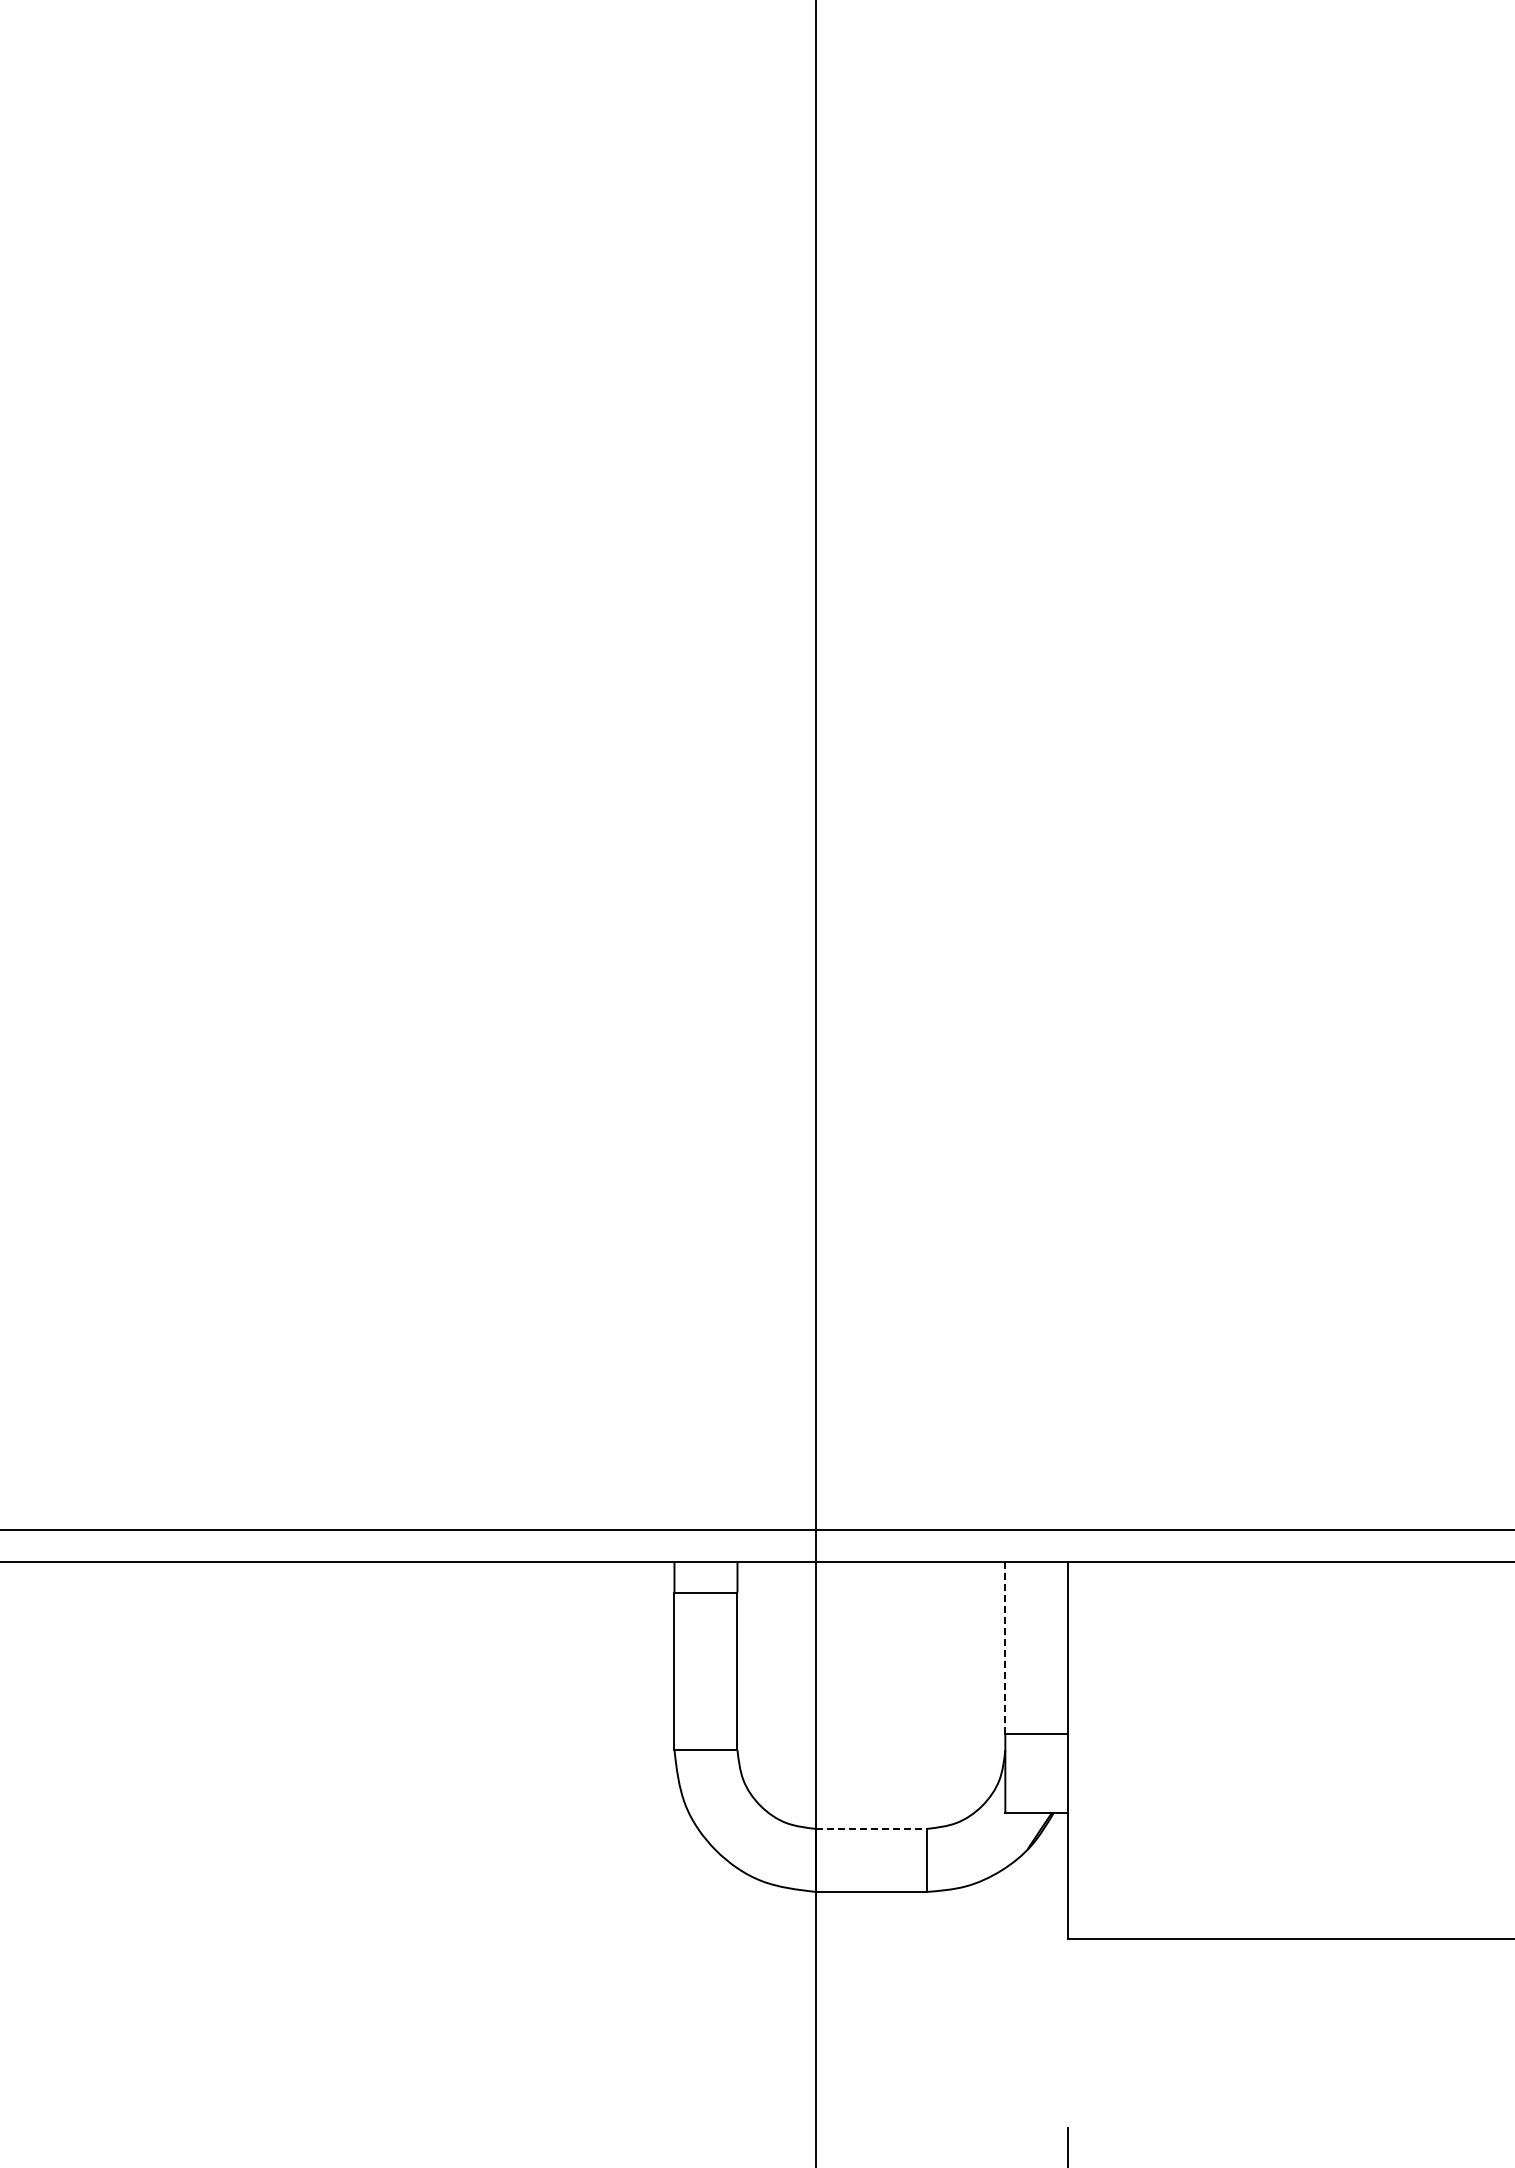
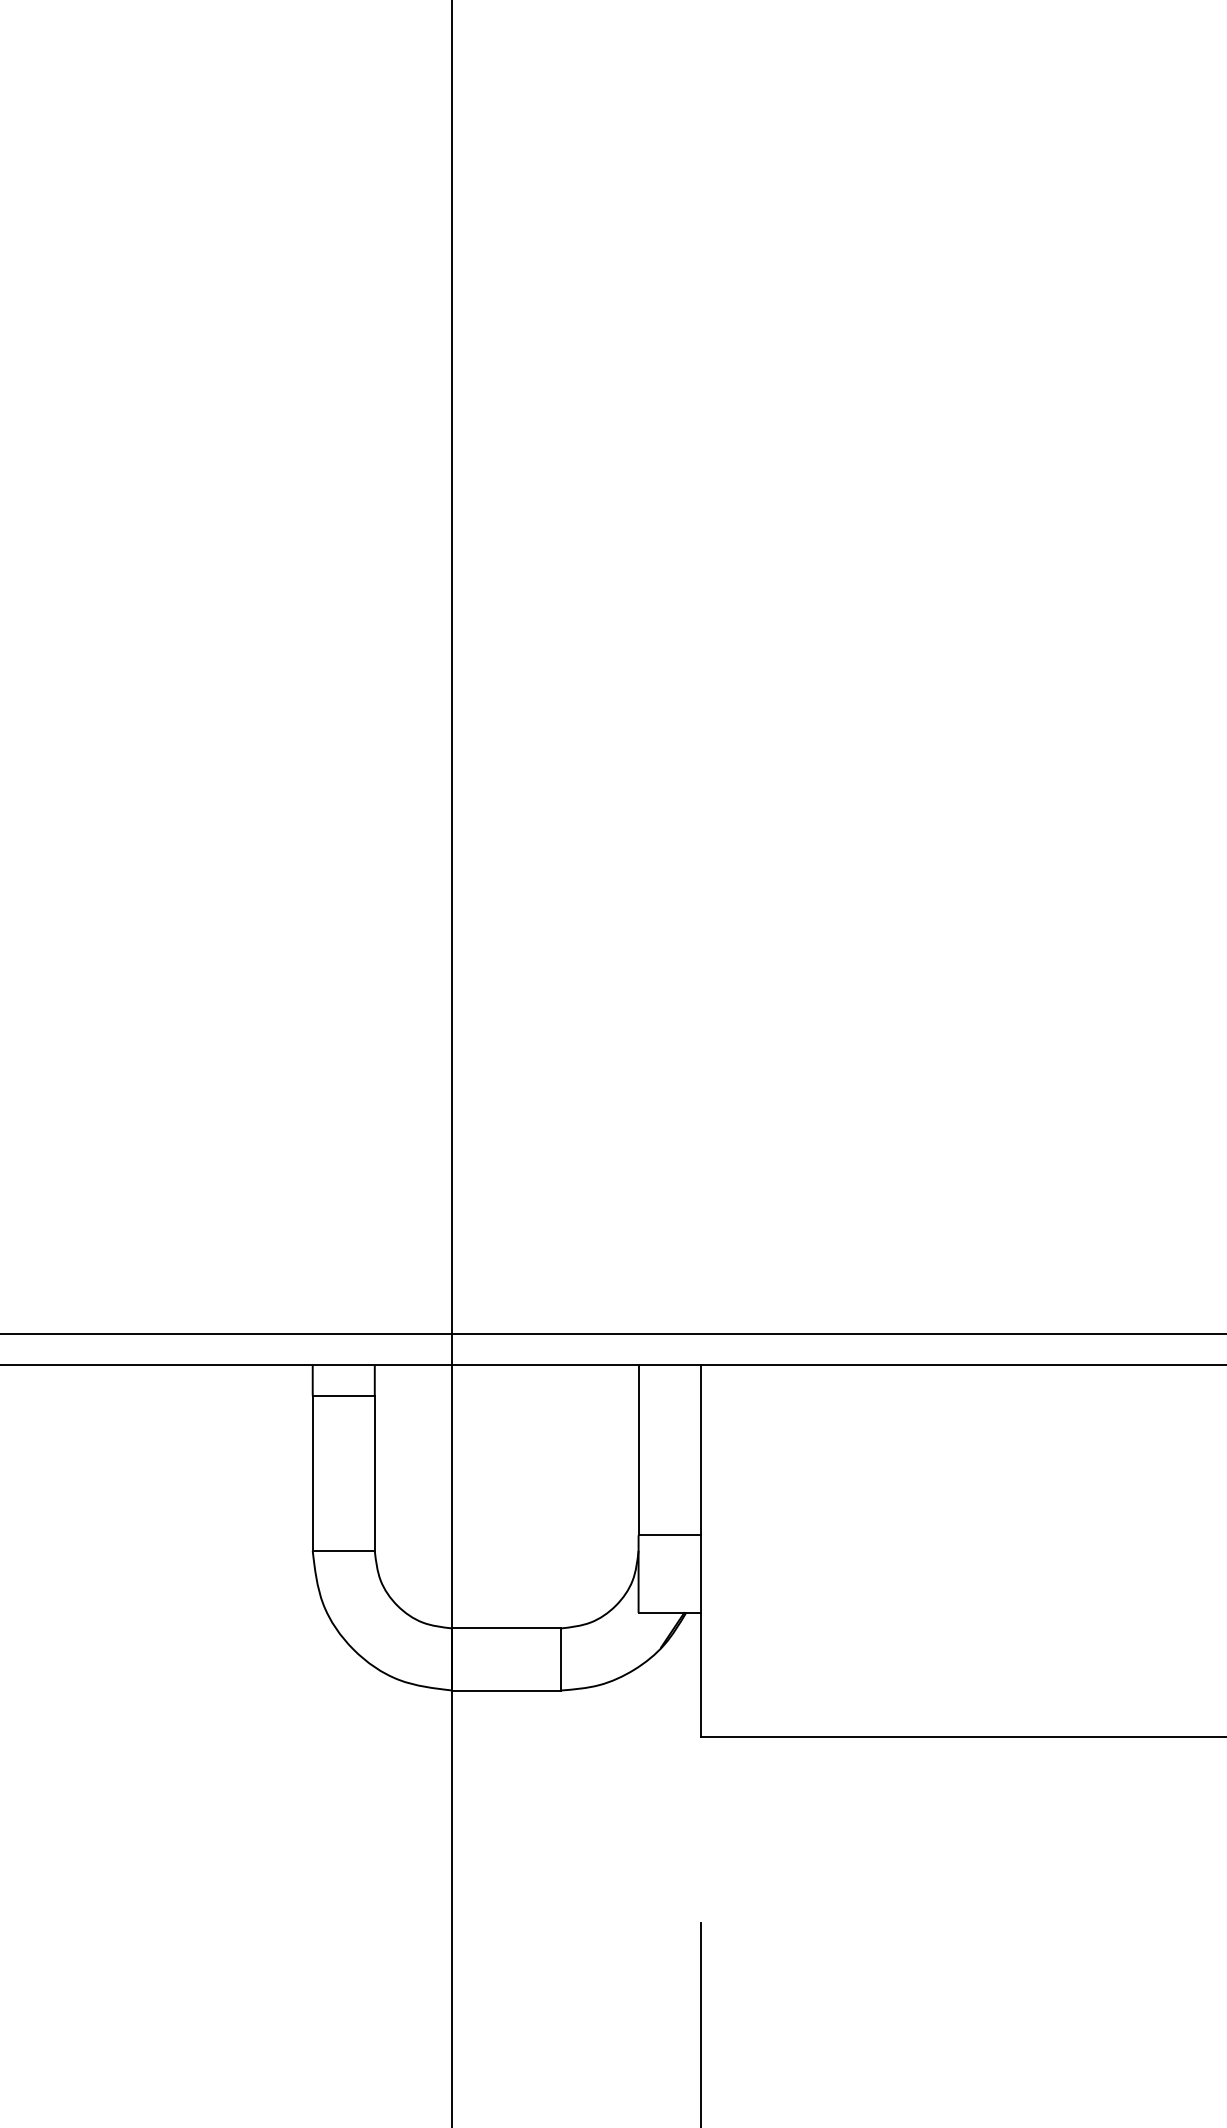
line: (1005, 1647) -> (638, 1449), dashed -> solid
line: (871, 1828) -> (506, 1628), dashed -> solid

